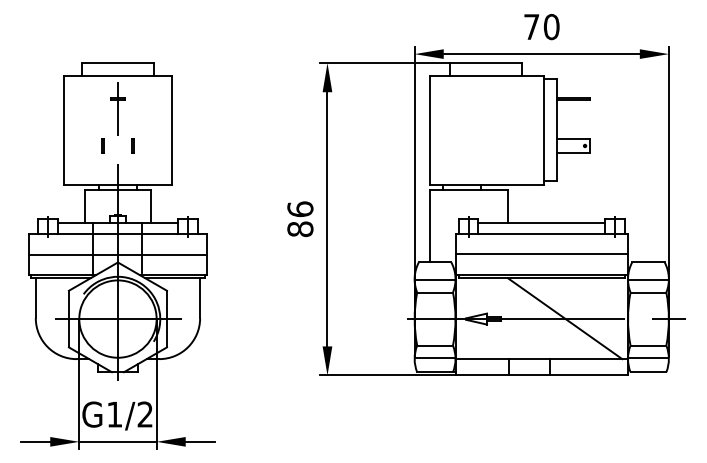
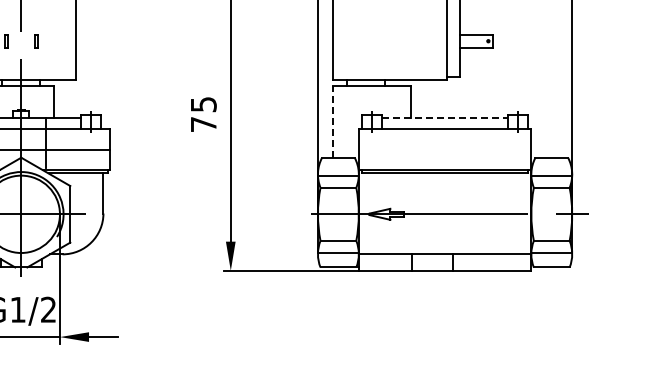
text: (300, 219) -> (203, 114), 86 -> 75
line: (542, 222) -> (445, 117), solid -> dashed
line: (430, 225) -> (333, 120), solid -> dashed
line: (541, 254) -> (444, 149), removed
line: (564, 318) -> (467, 213), removed

